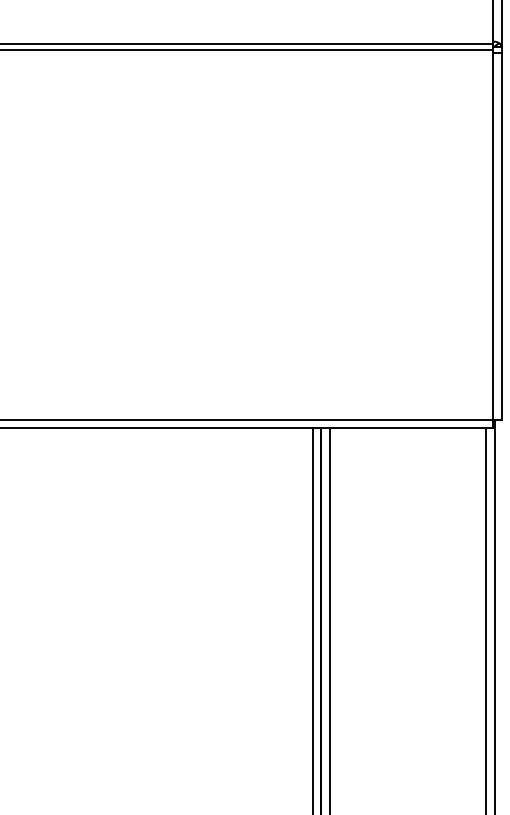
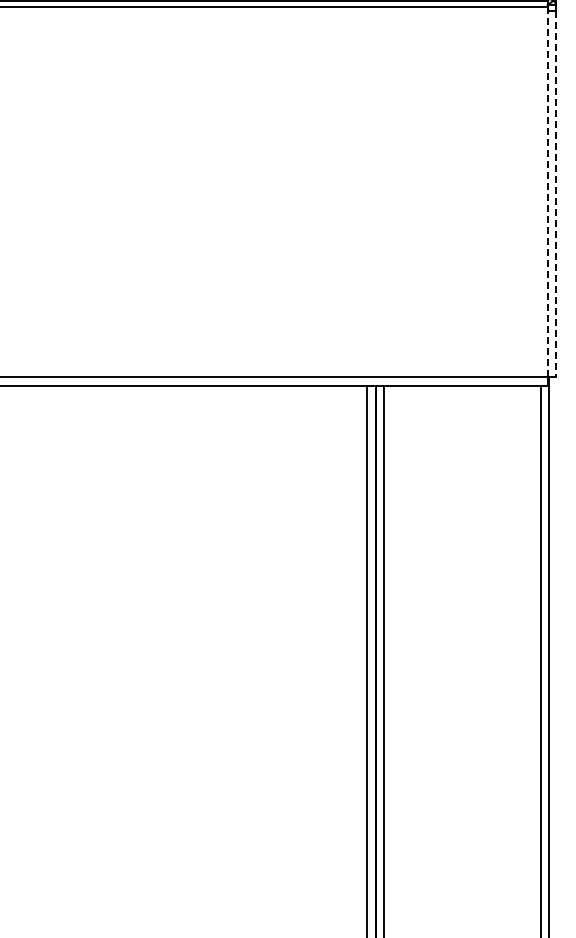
line: (493, 236) -> (547, 193), solid -> dashed
line: (502, 237) -> (556, 194), solid -> dashed

